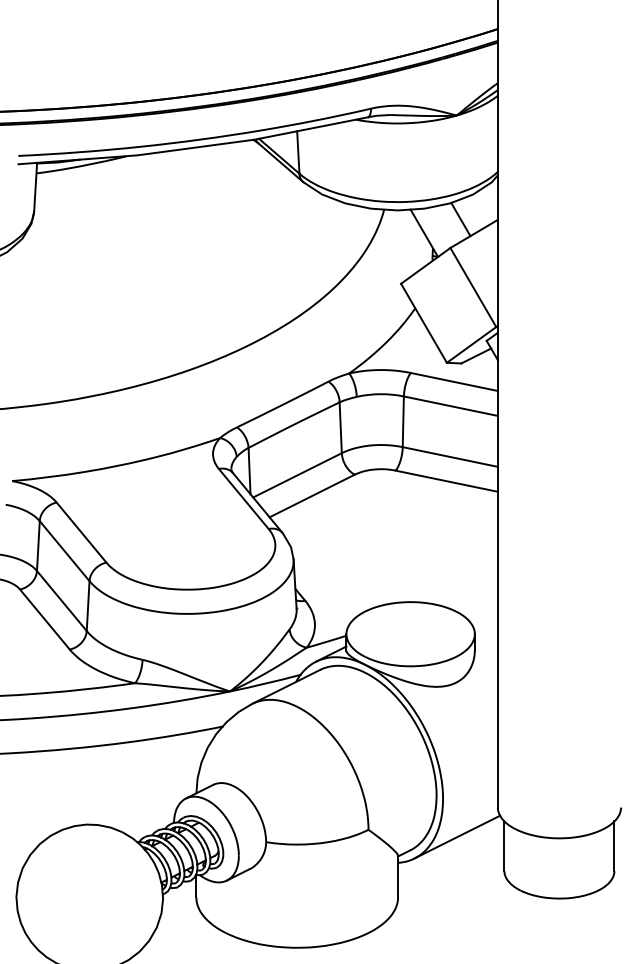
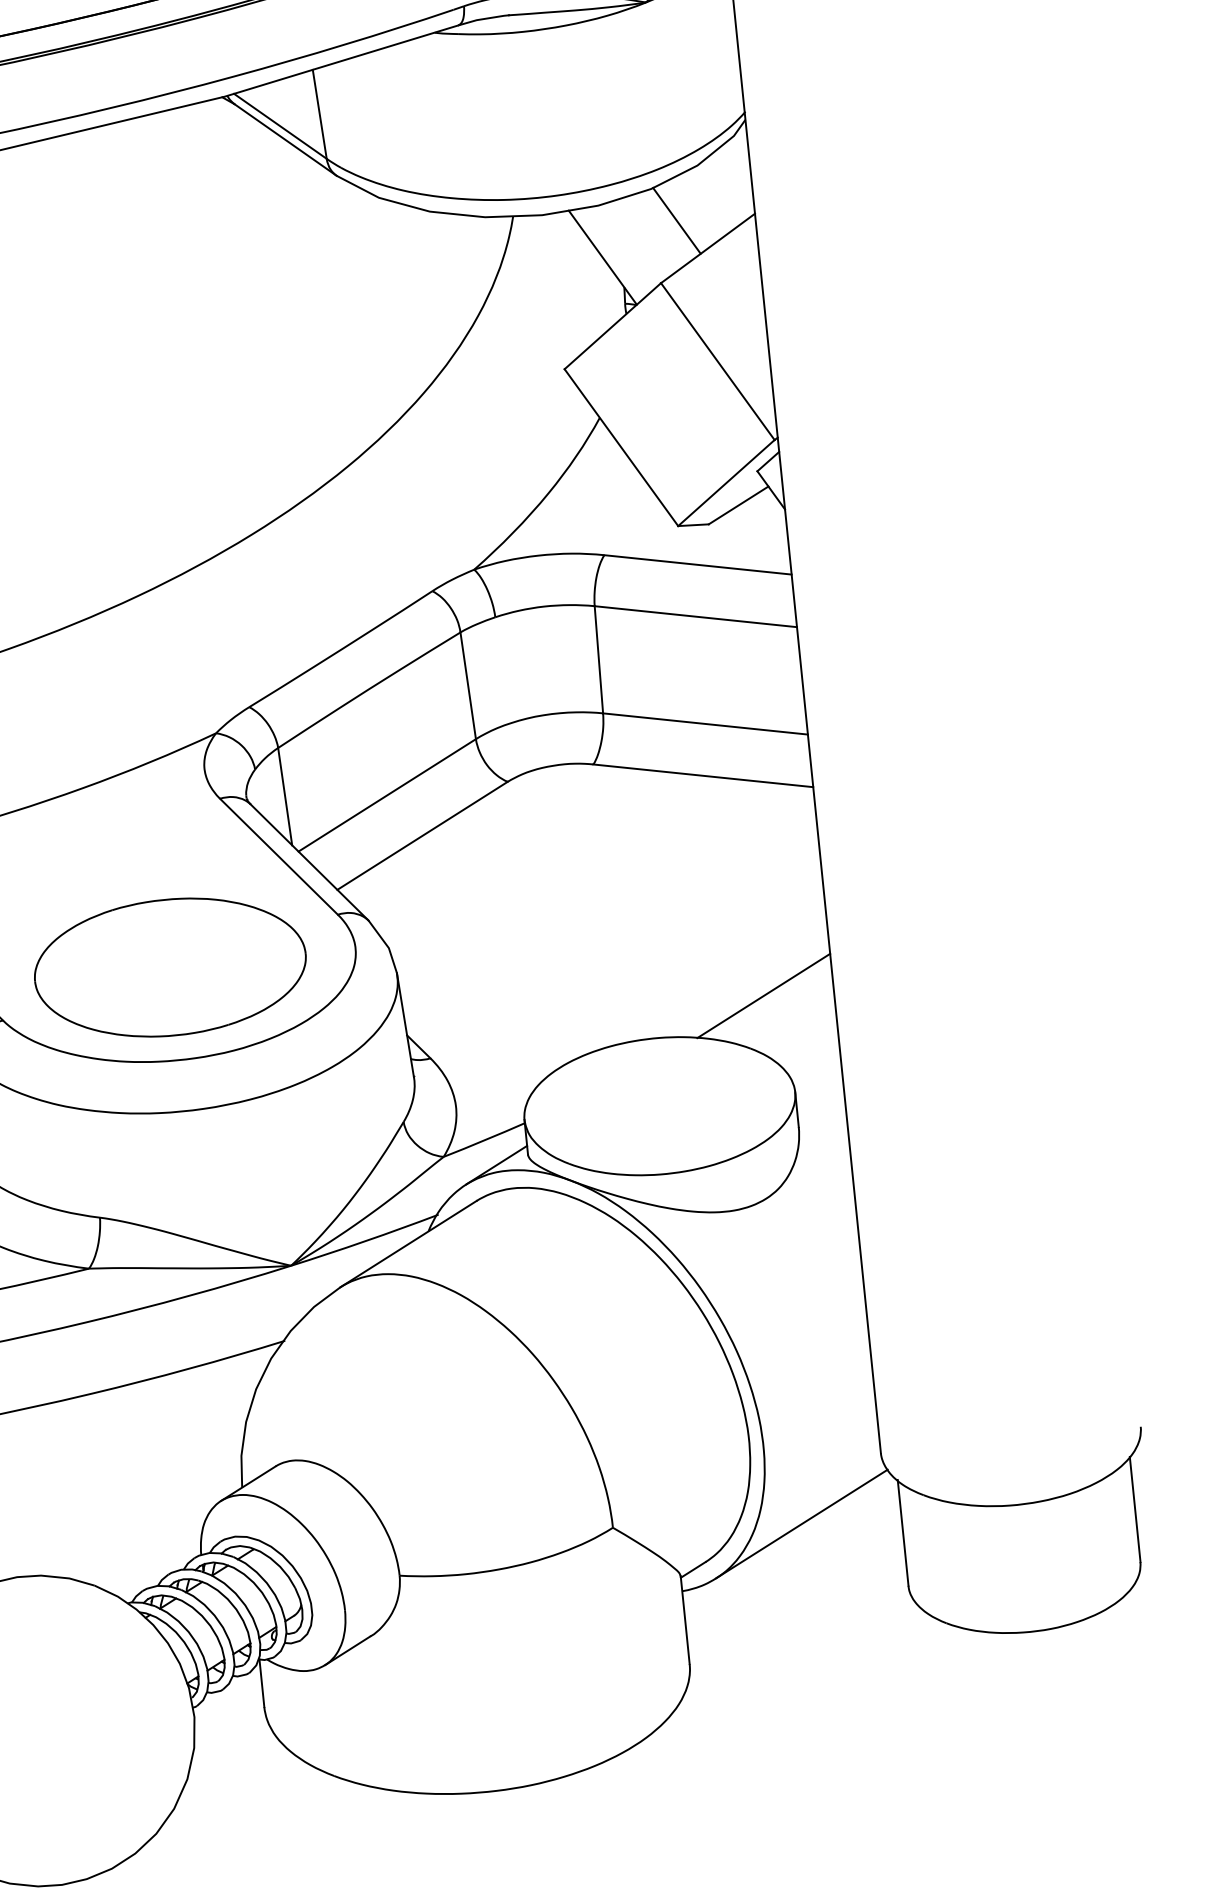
part: (187, 545) -> (170, 966), added
line: (464, 587) -> (763, 996), added

